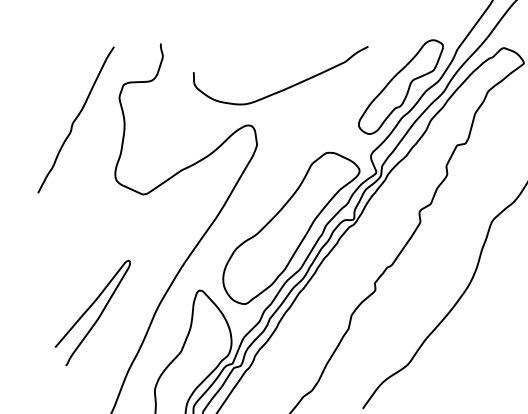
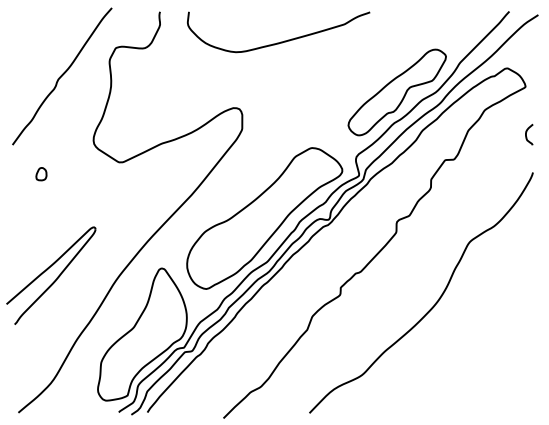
curve: (286, 87) -> (280, 41), moved
part: (70, 217) -> (41, 174), added

